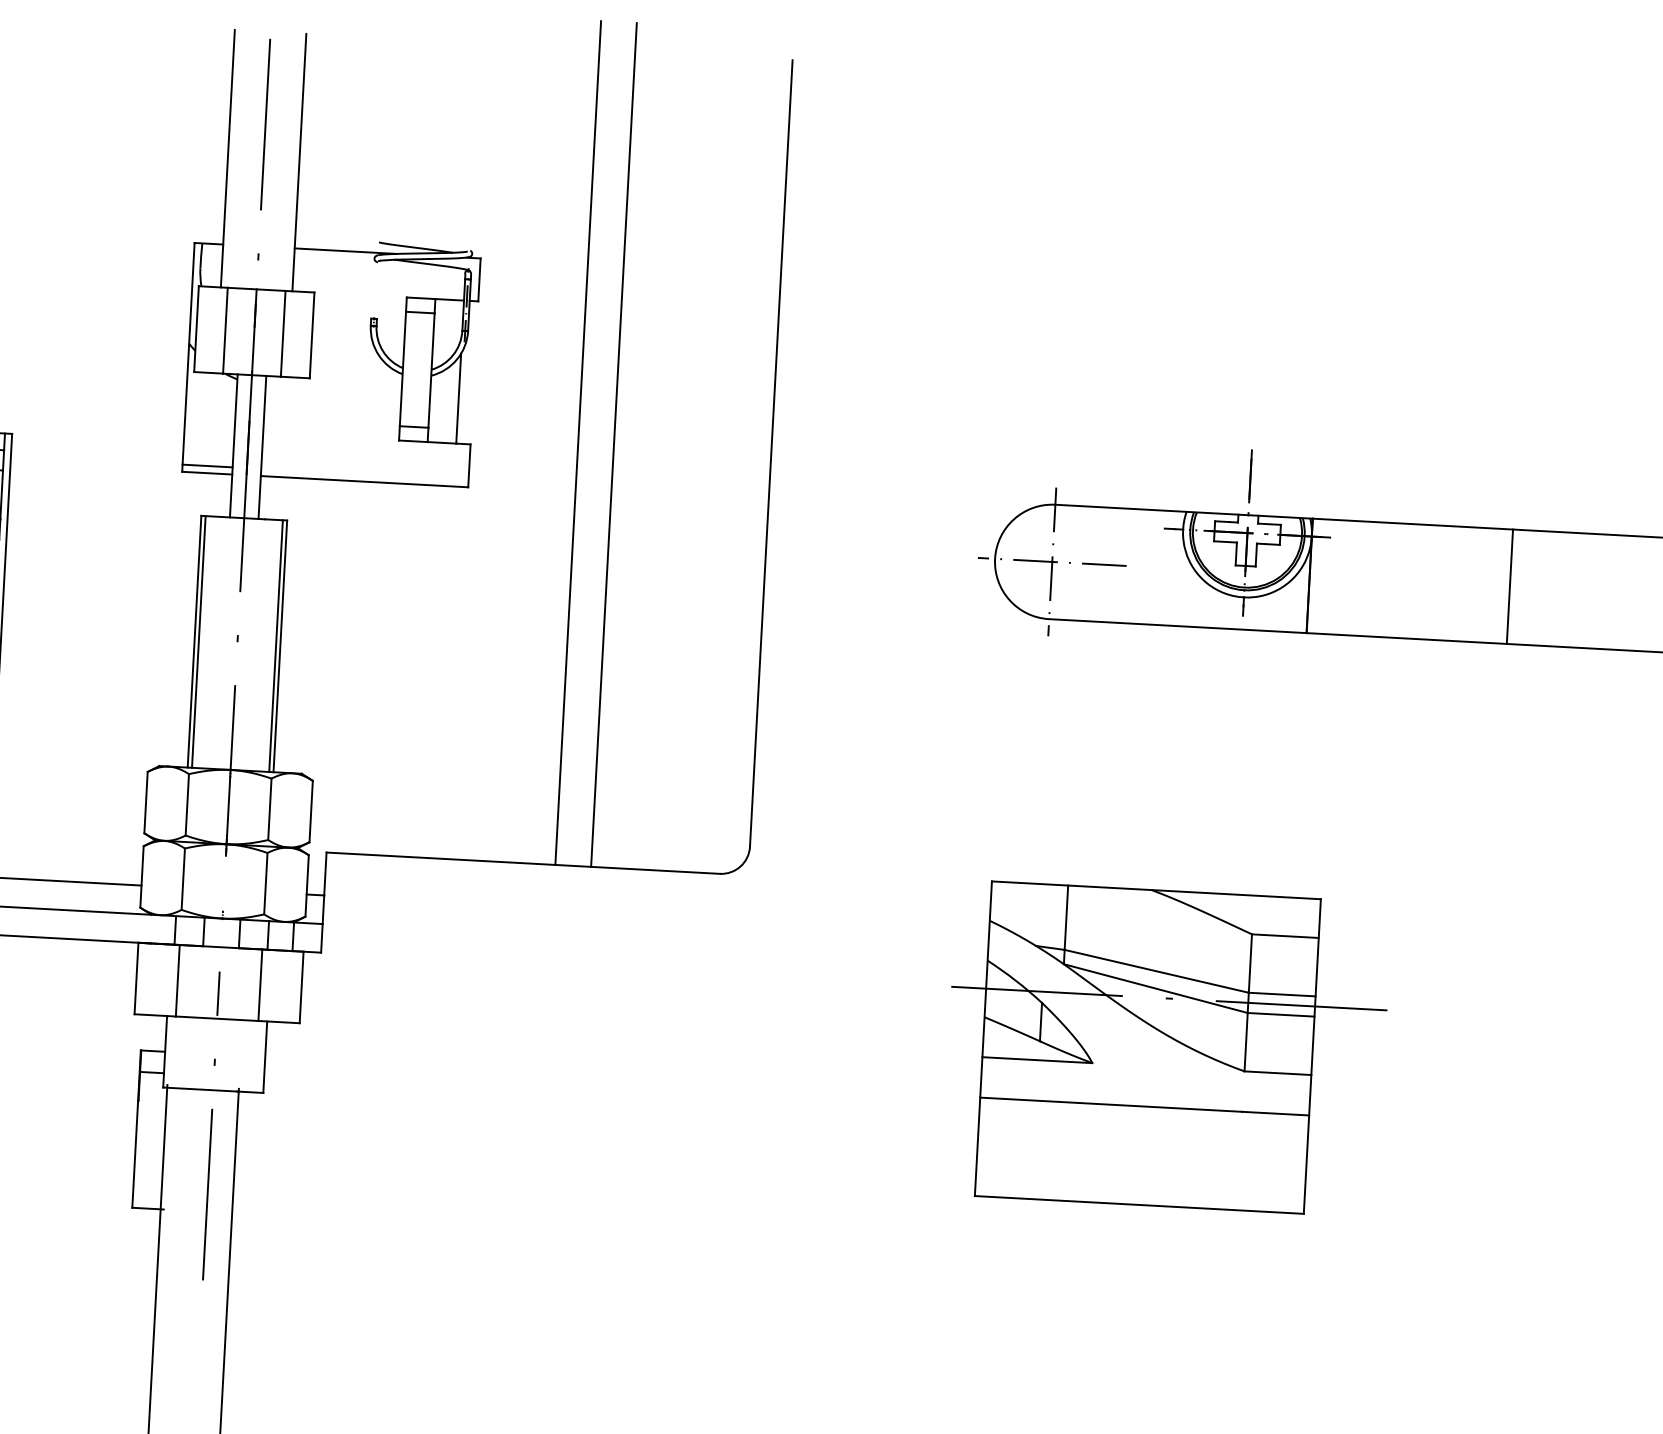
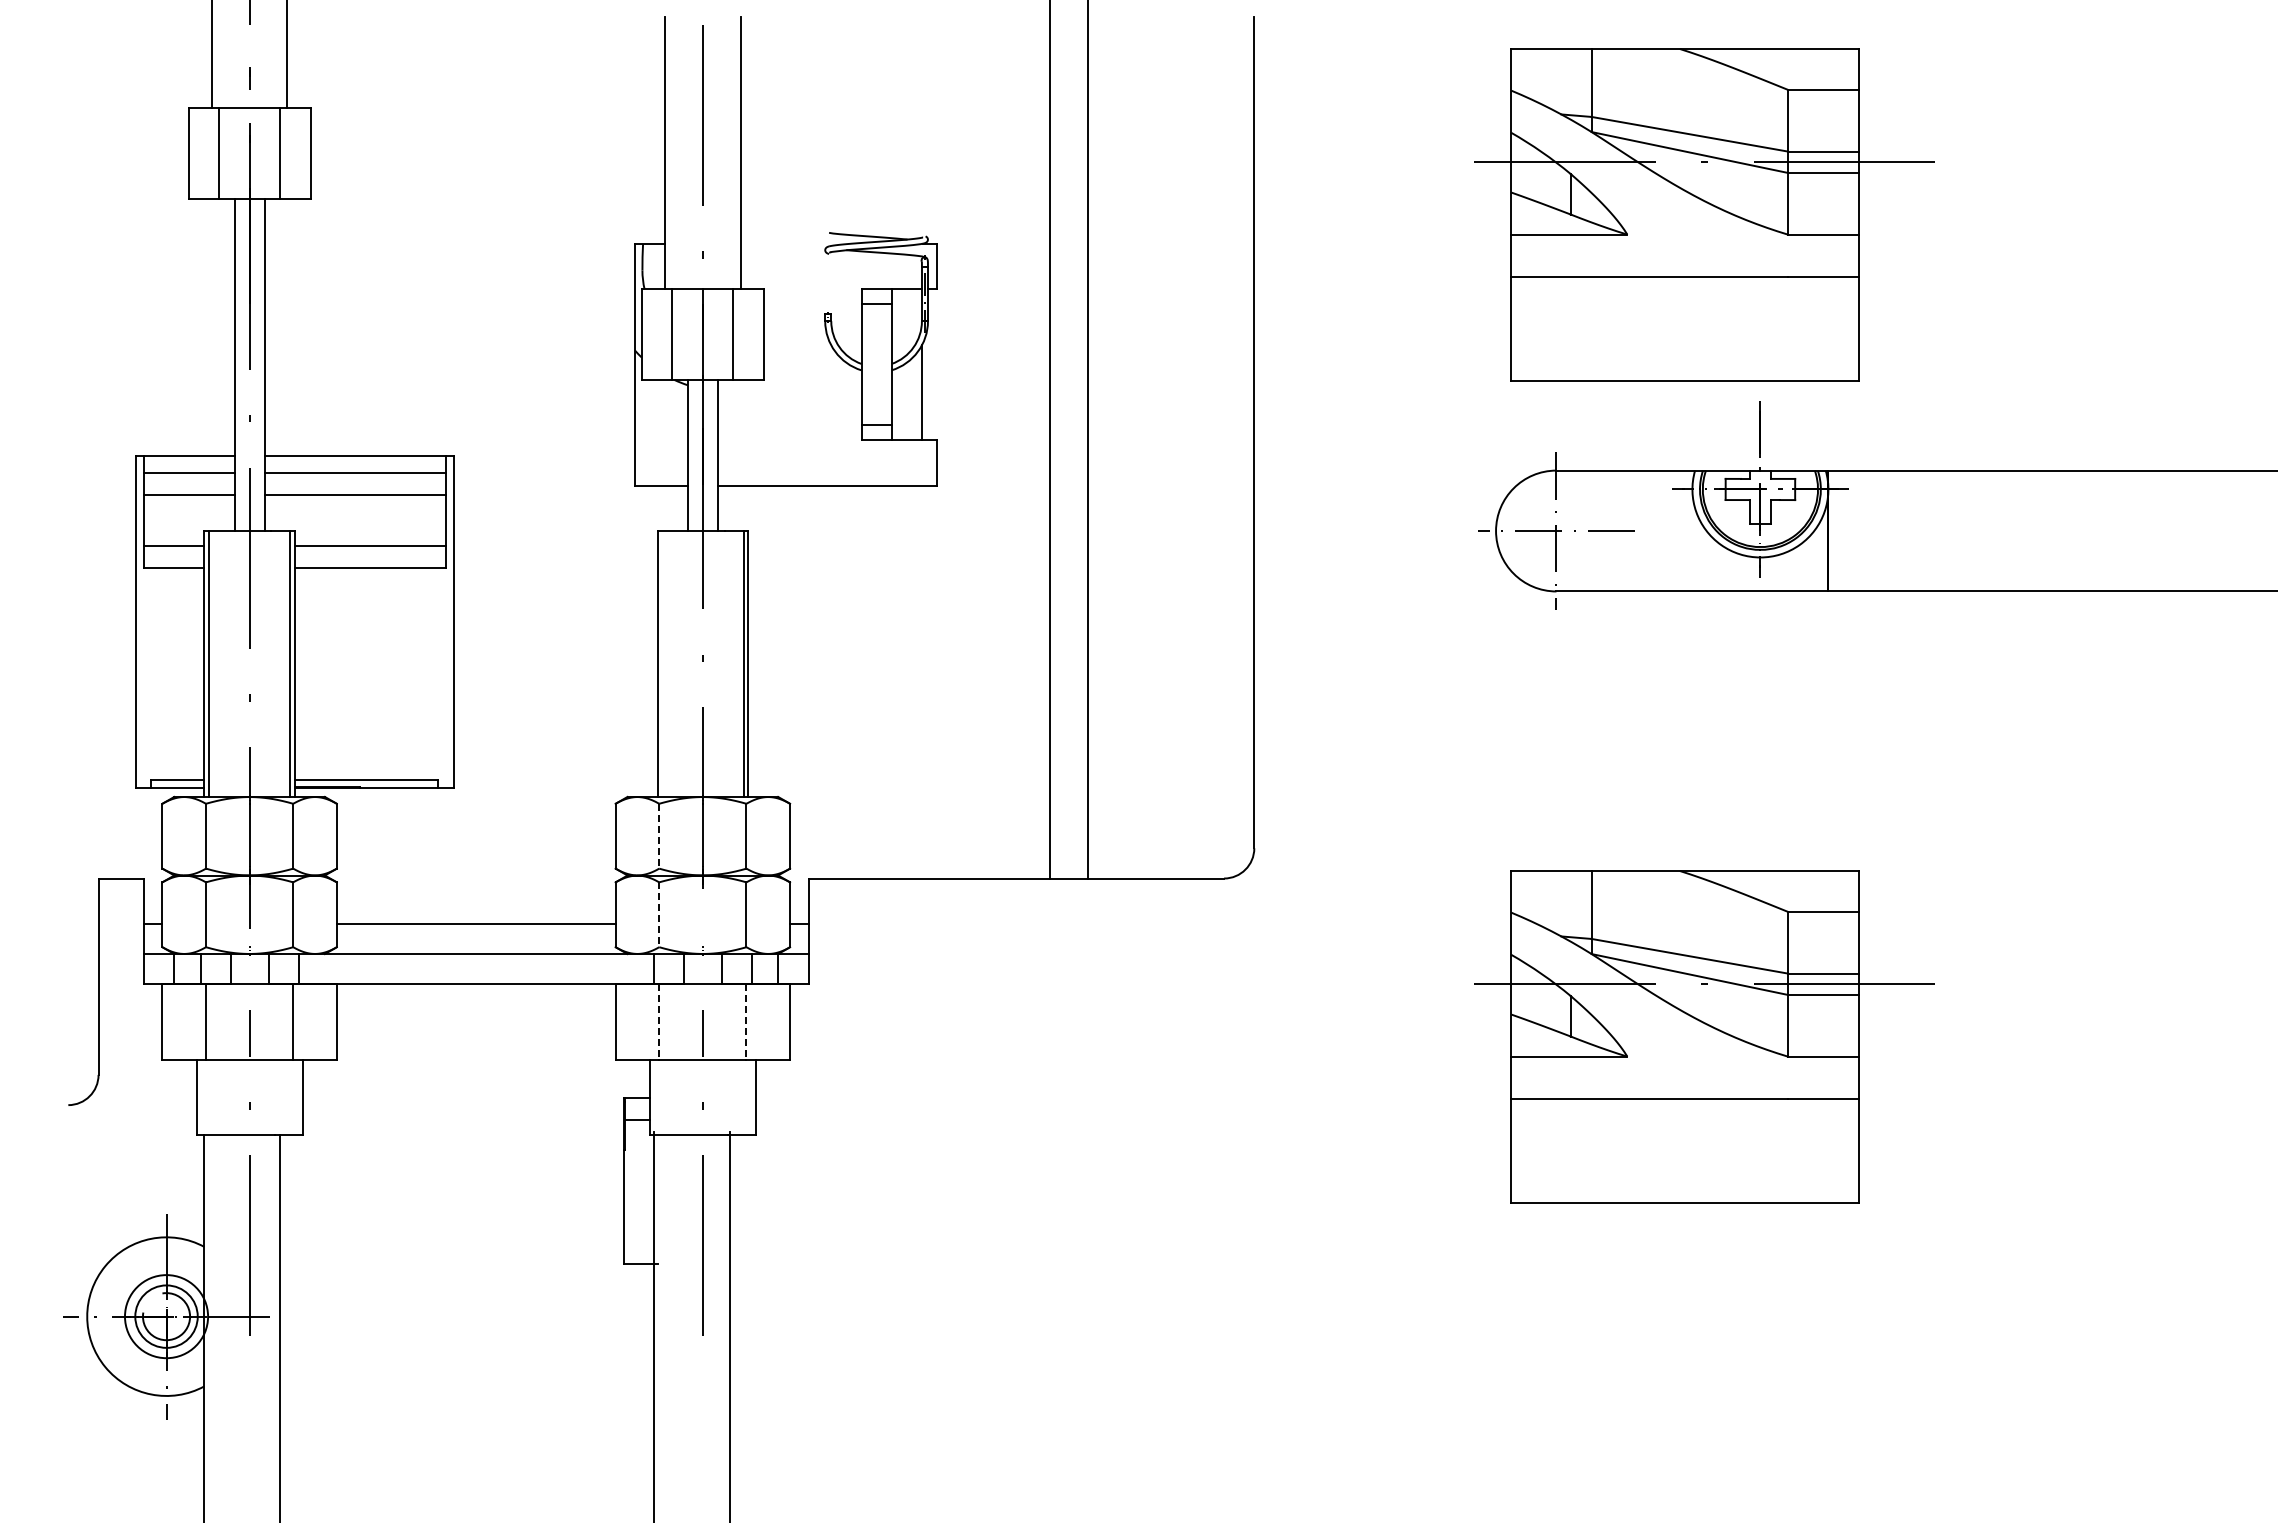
line: (345, 250) -> (794, 243), removed
part: (1208, 269) -> (1704, 214), added
line: (206, 466) -> (660, 478), removed
line: (1509, 586) -> (2039, 530), removed
line: (199, 641) -> (662, 663), removed
line: (187, 805) -> (659, 836), solid -> dashed
line: (183, 879) -> (659, 915), solid -> dashed
line: (178, 981) -> (659, 1022), solid -> dashed
line: (260, 985) -> (746, 1022), solid -> dashed

